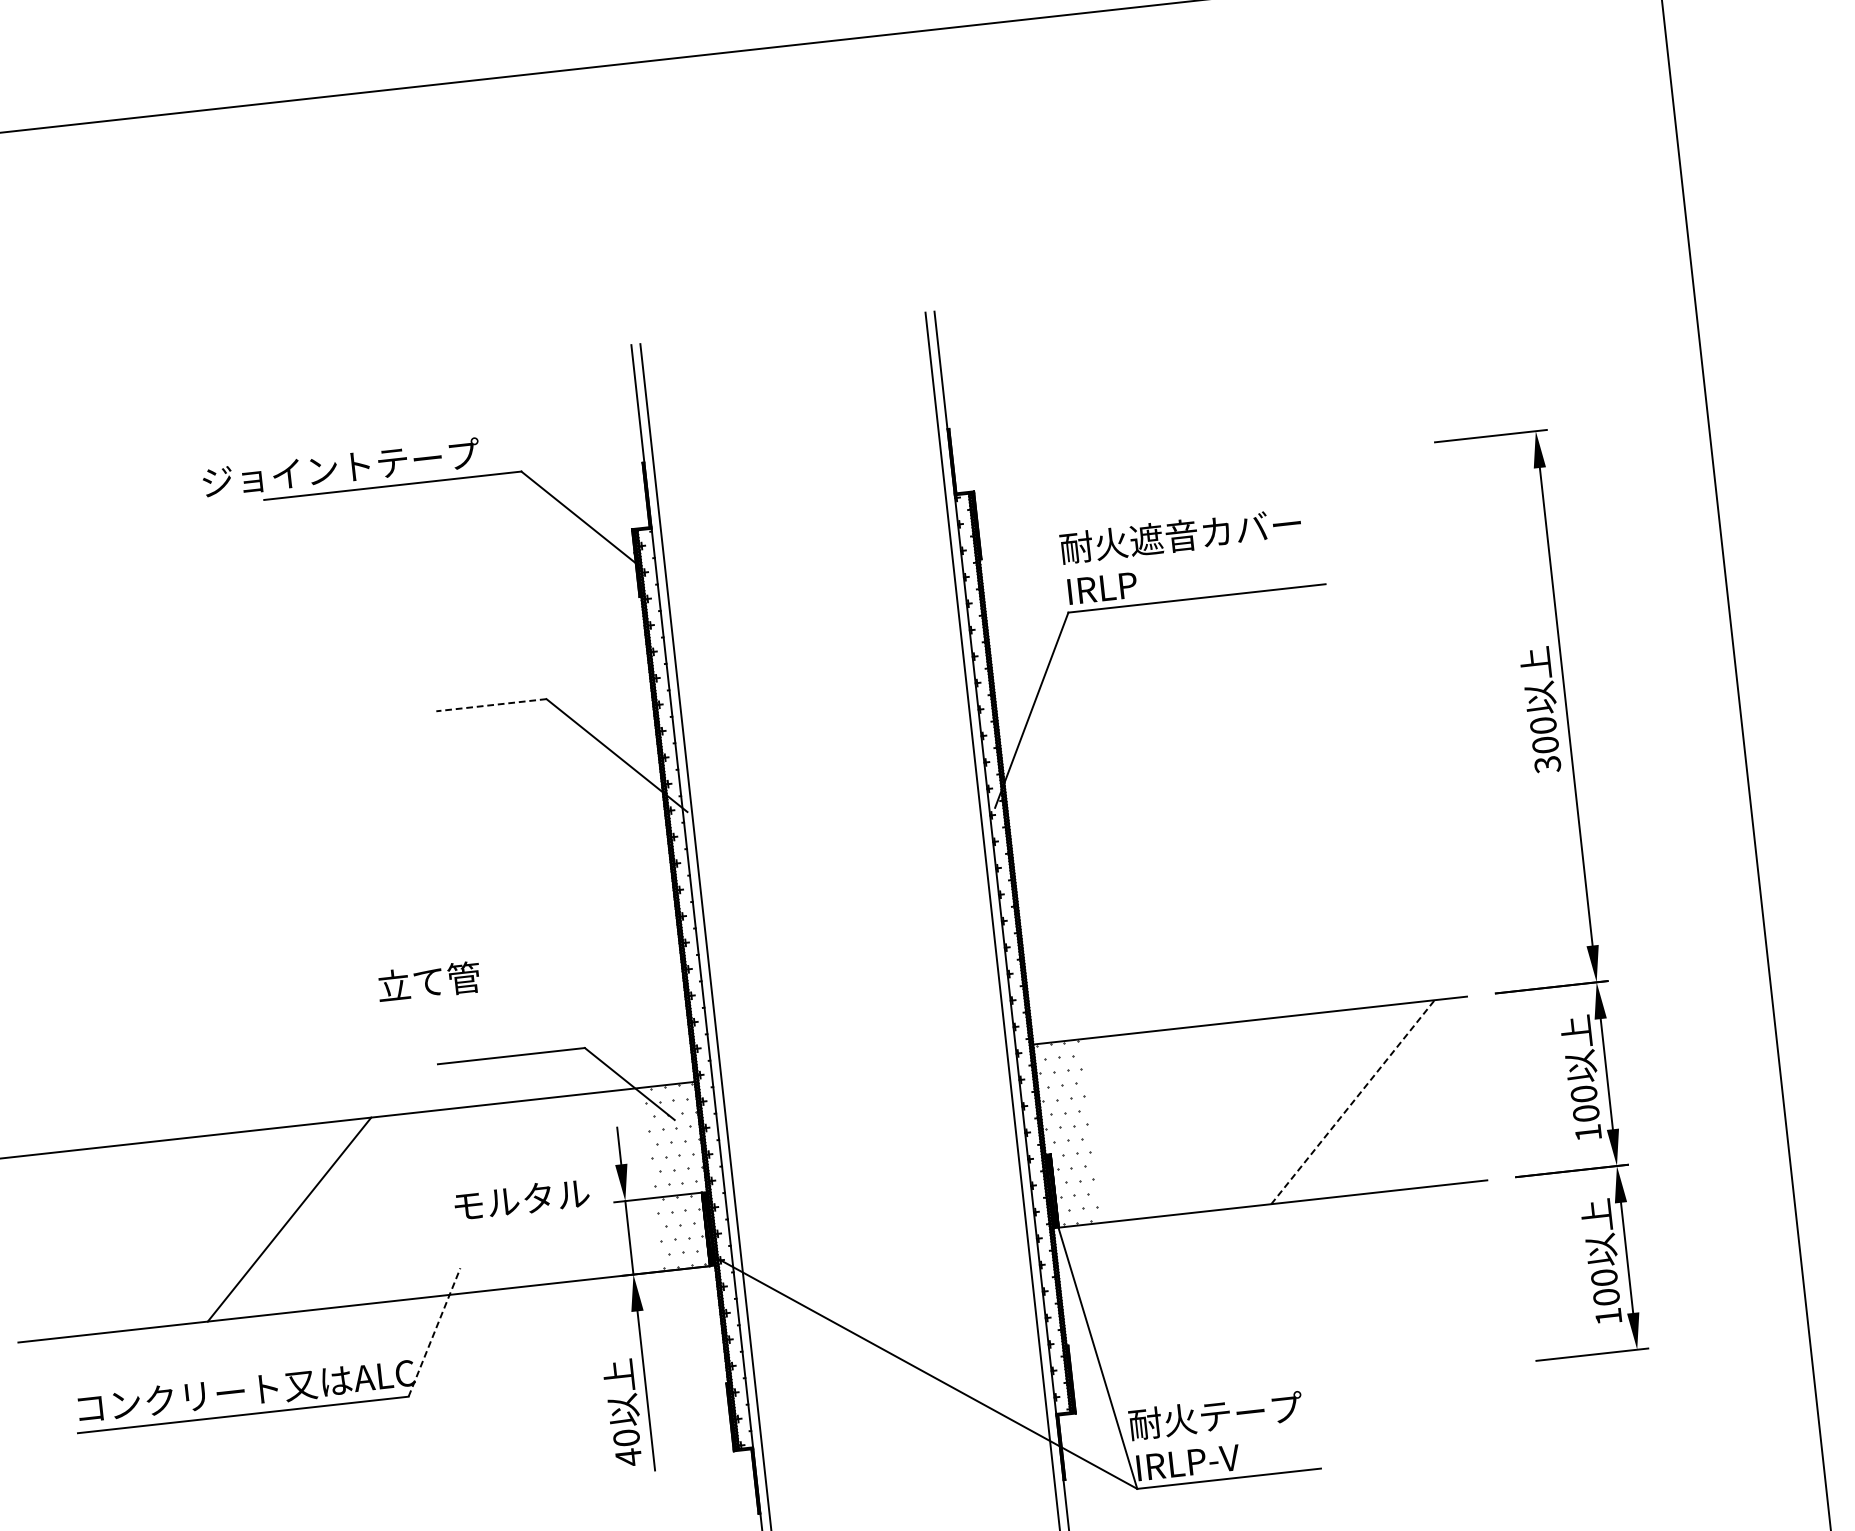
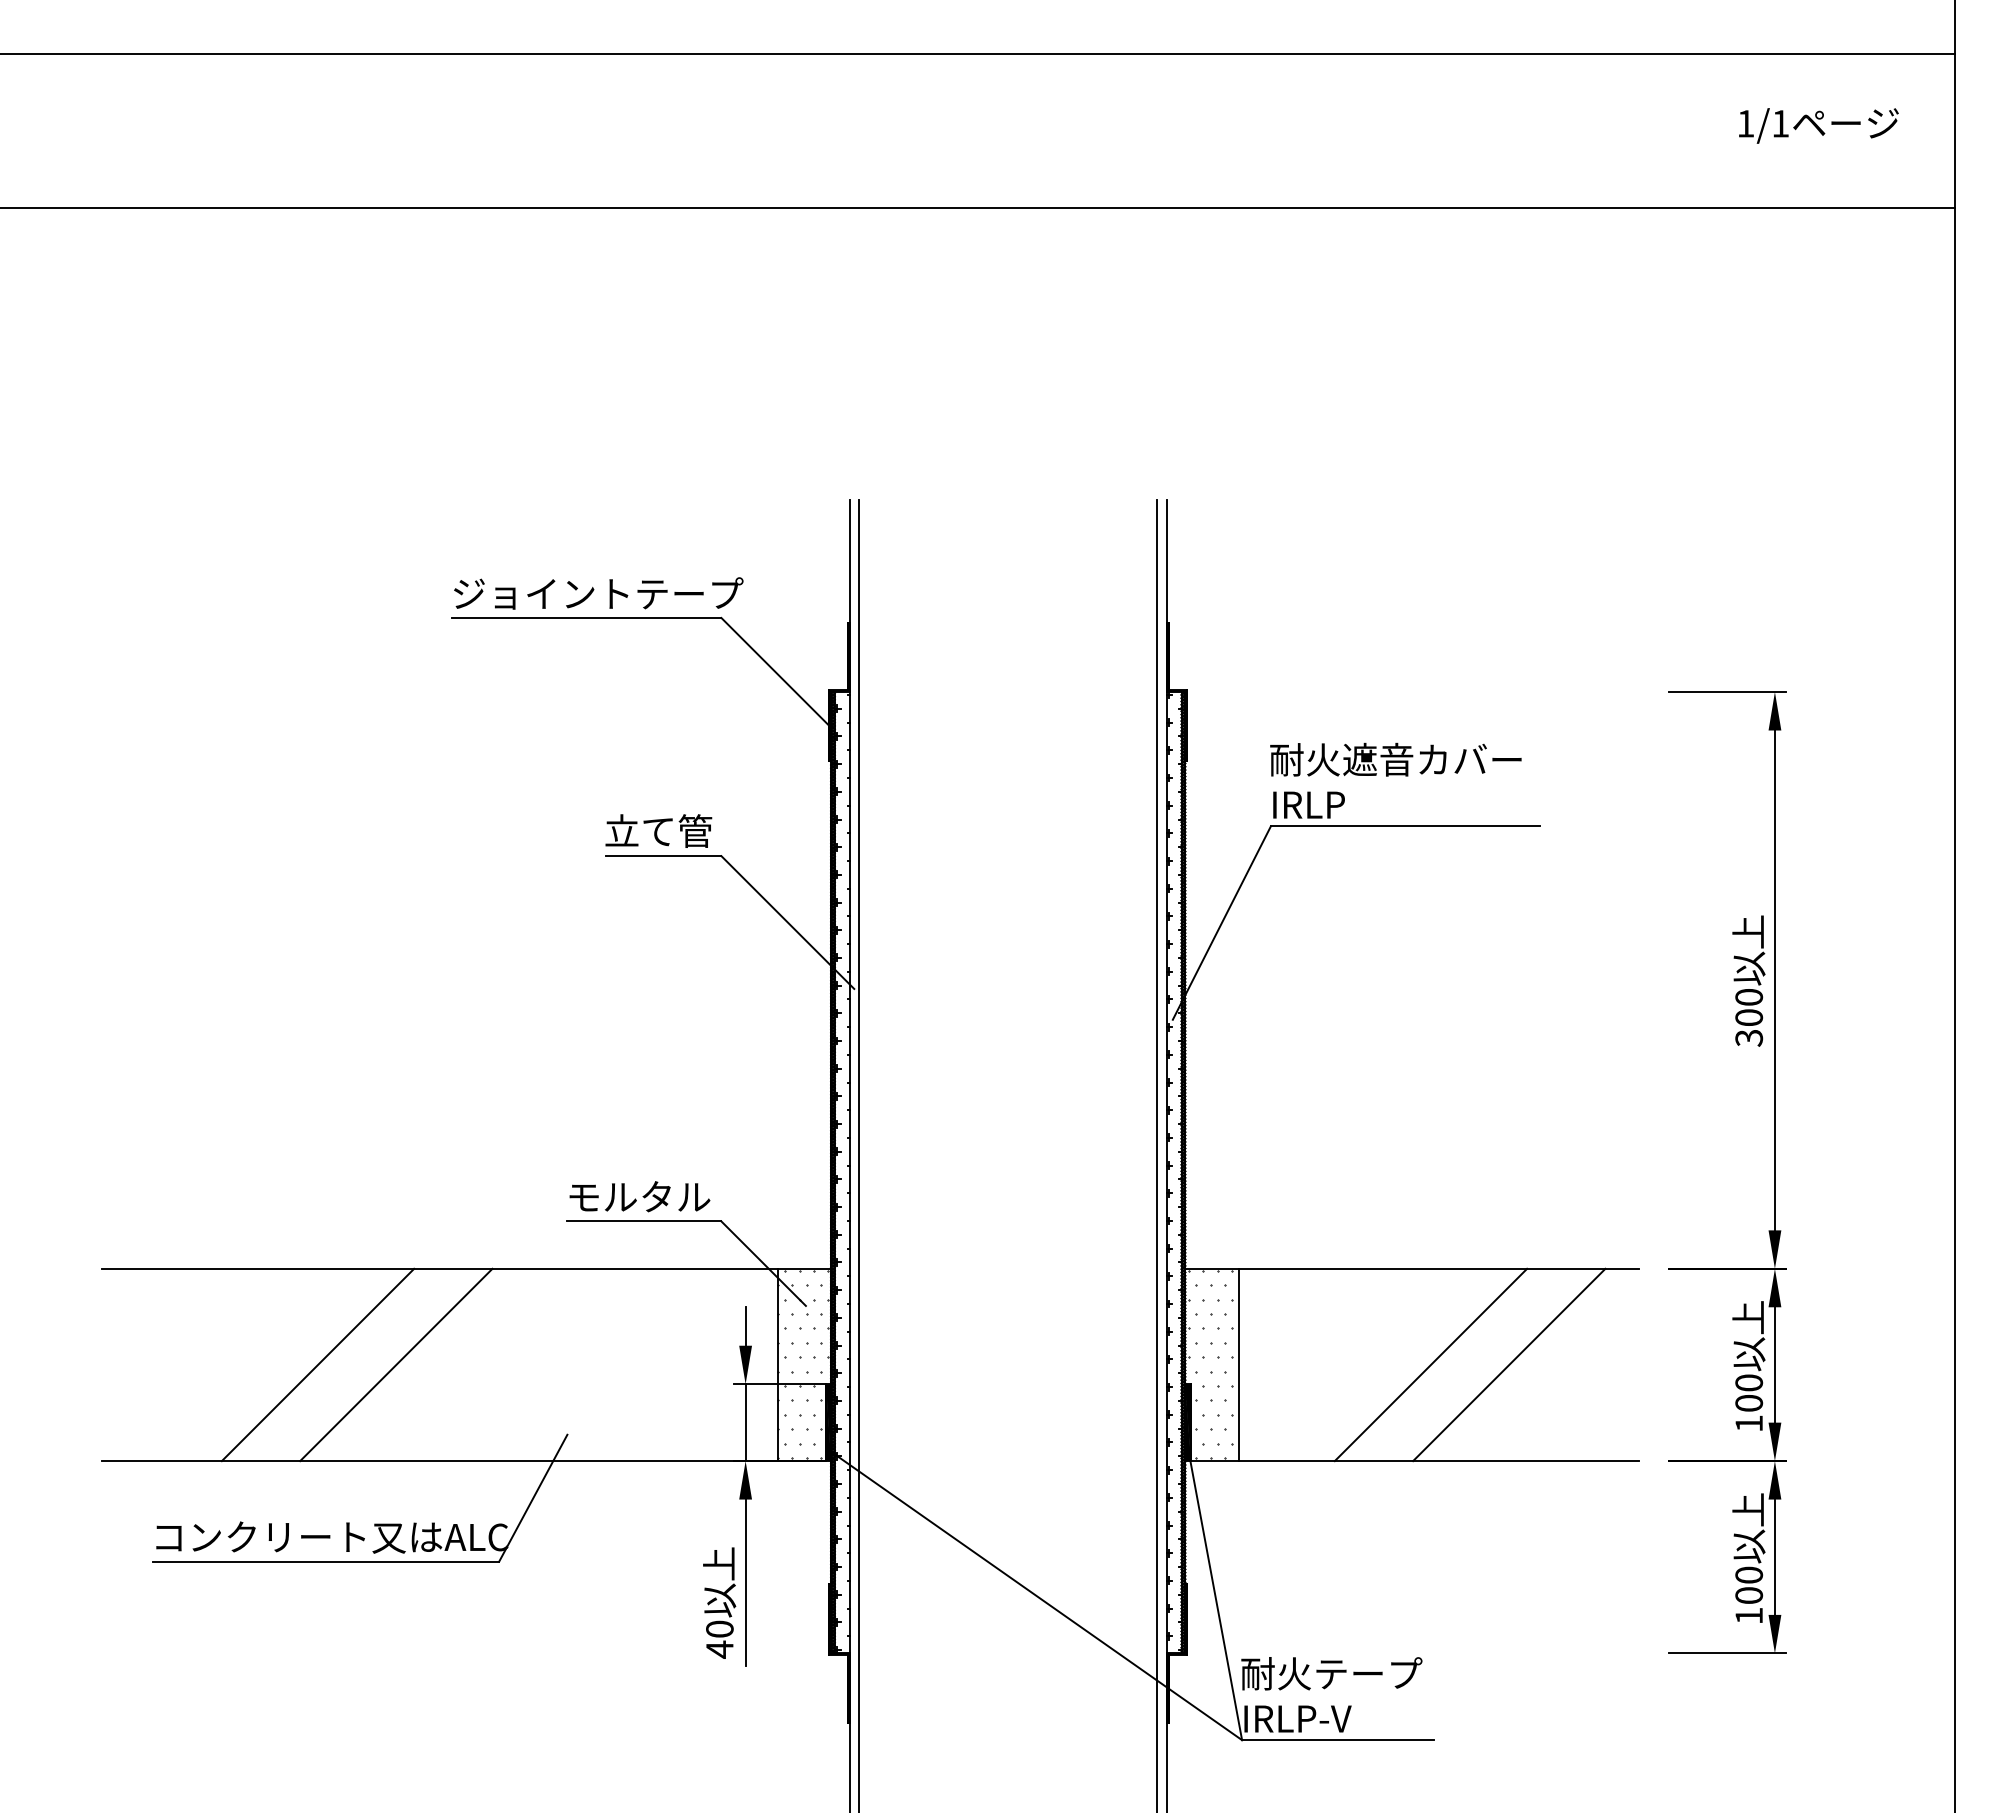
text: (341, 467) -> (598, 593), moved
line: (491, 705) -> (663, 856), dashed -> solid
text: (428, 981) -> (658, 830), moved
line: (1353, 1101) -> (1509, 1364), dashed -> solid
line: (1277, 1110) -> (1430, 1364), added
line: (1094, 1130) -> (1238, 1364), added
line: (653, 1178) -> (777, 1364), added
text: (521, 1199) -> (639, 1196), moved
line: (214, 1227) -> (317, 1364), added
line: (434, 1331) -> (533, 1497), dashed -> solid

